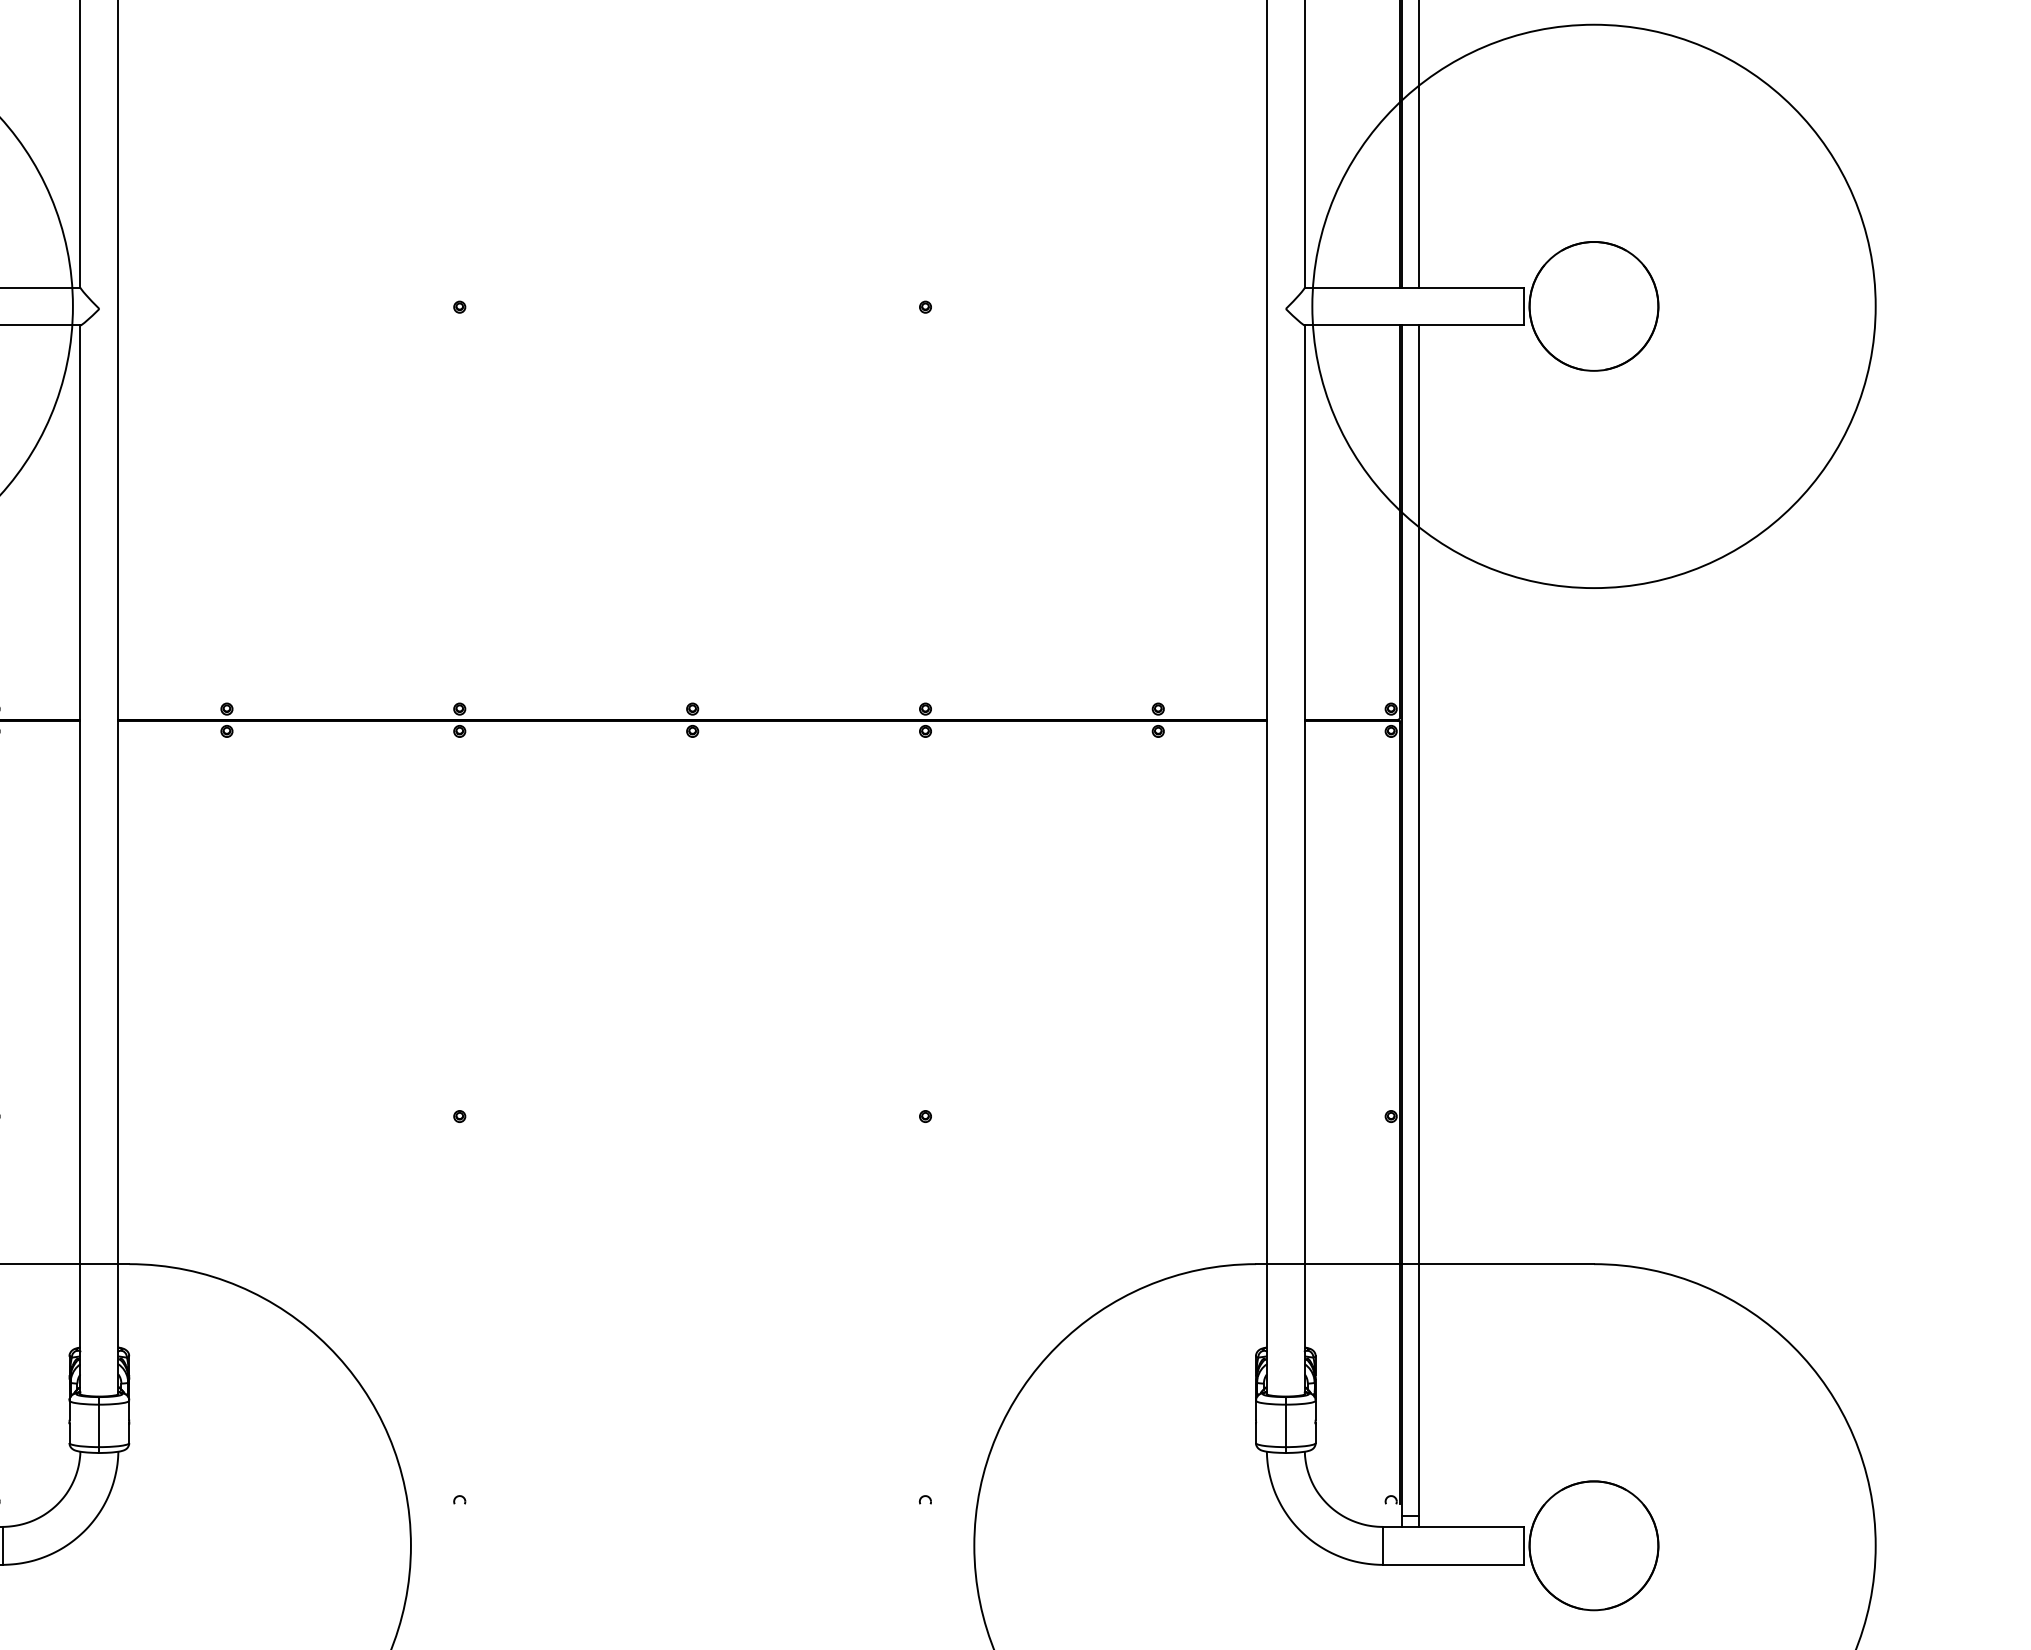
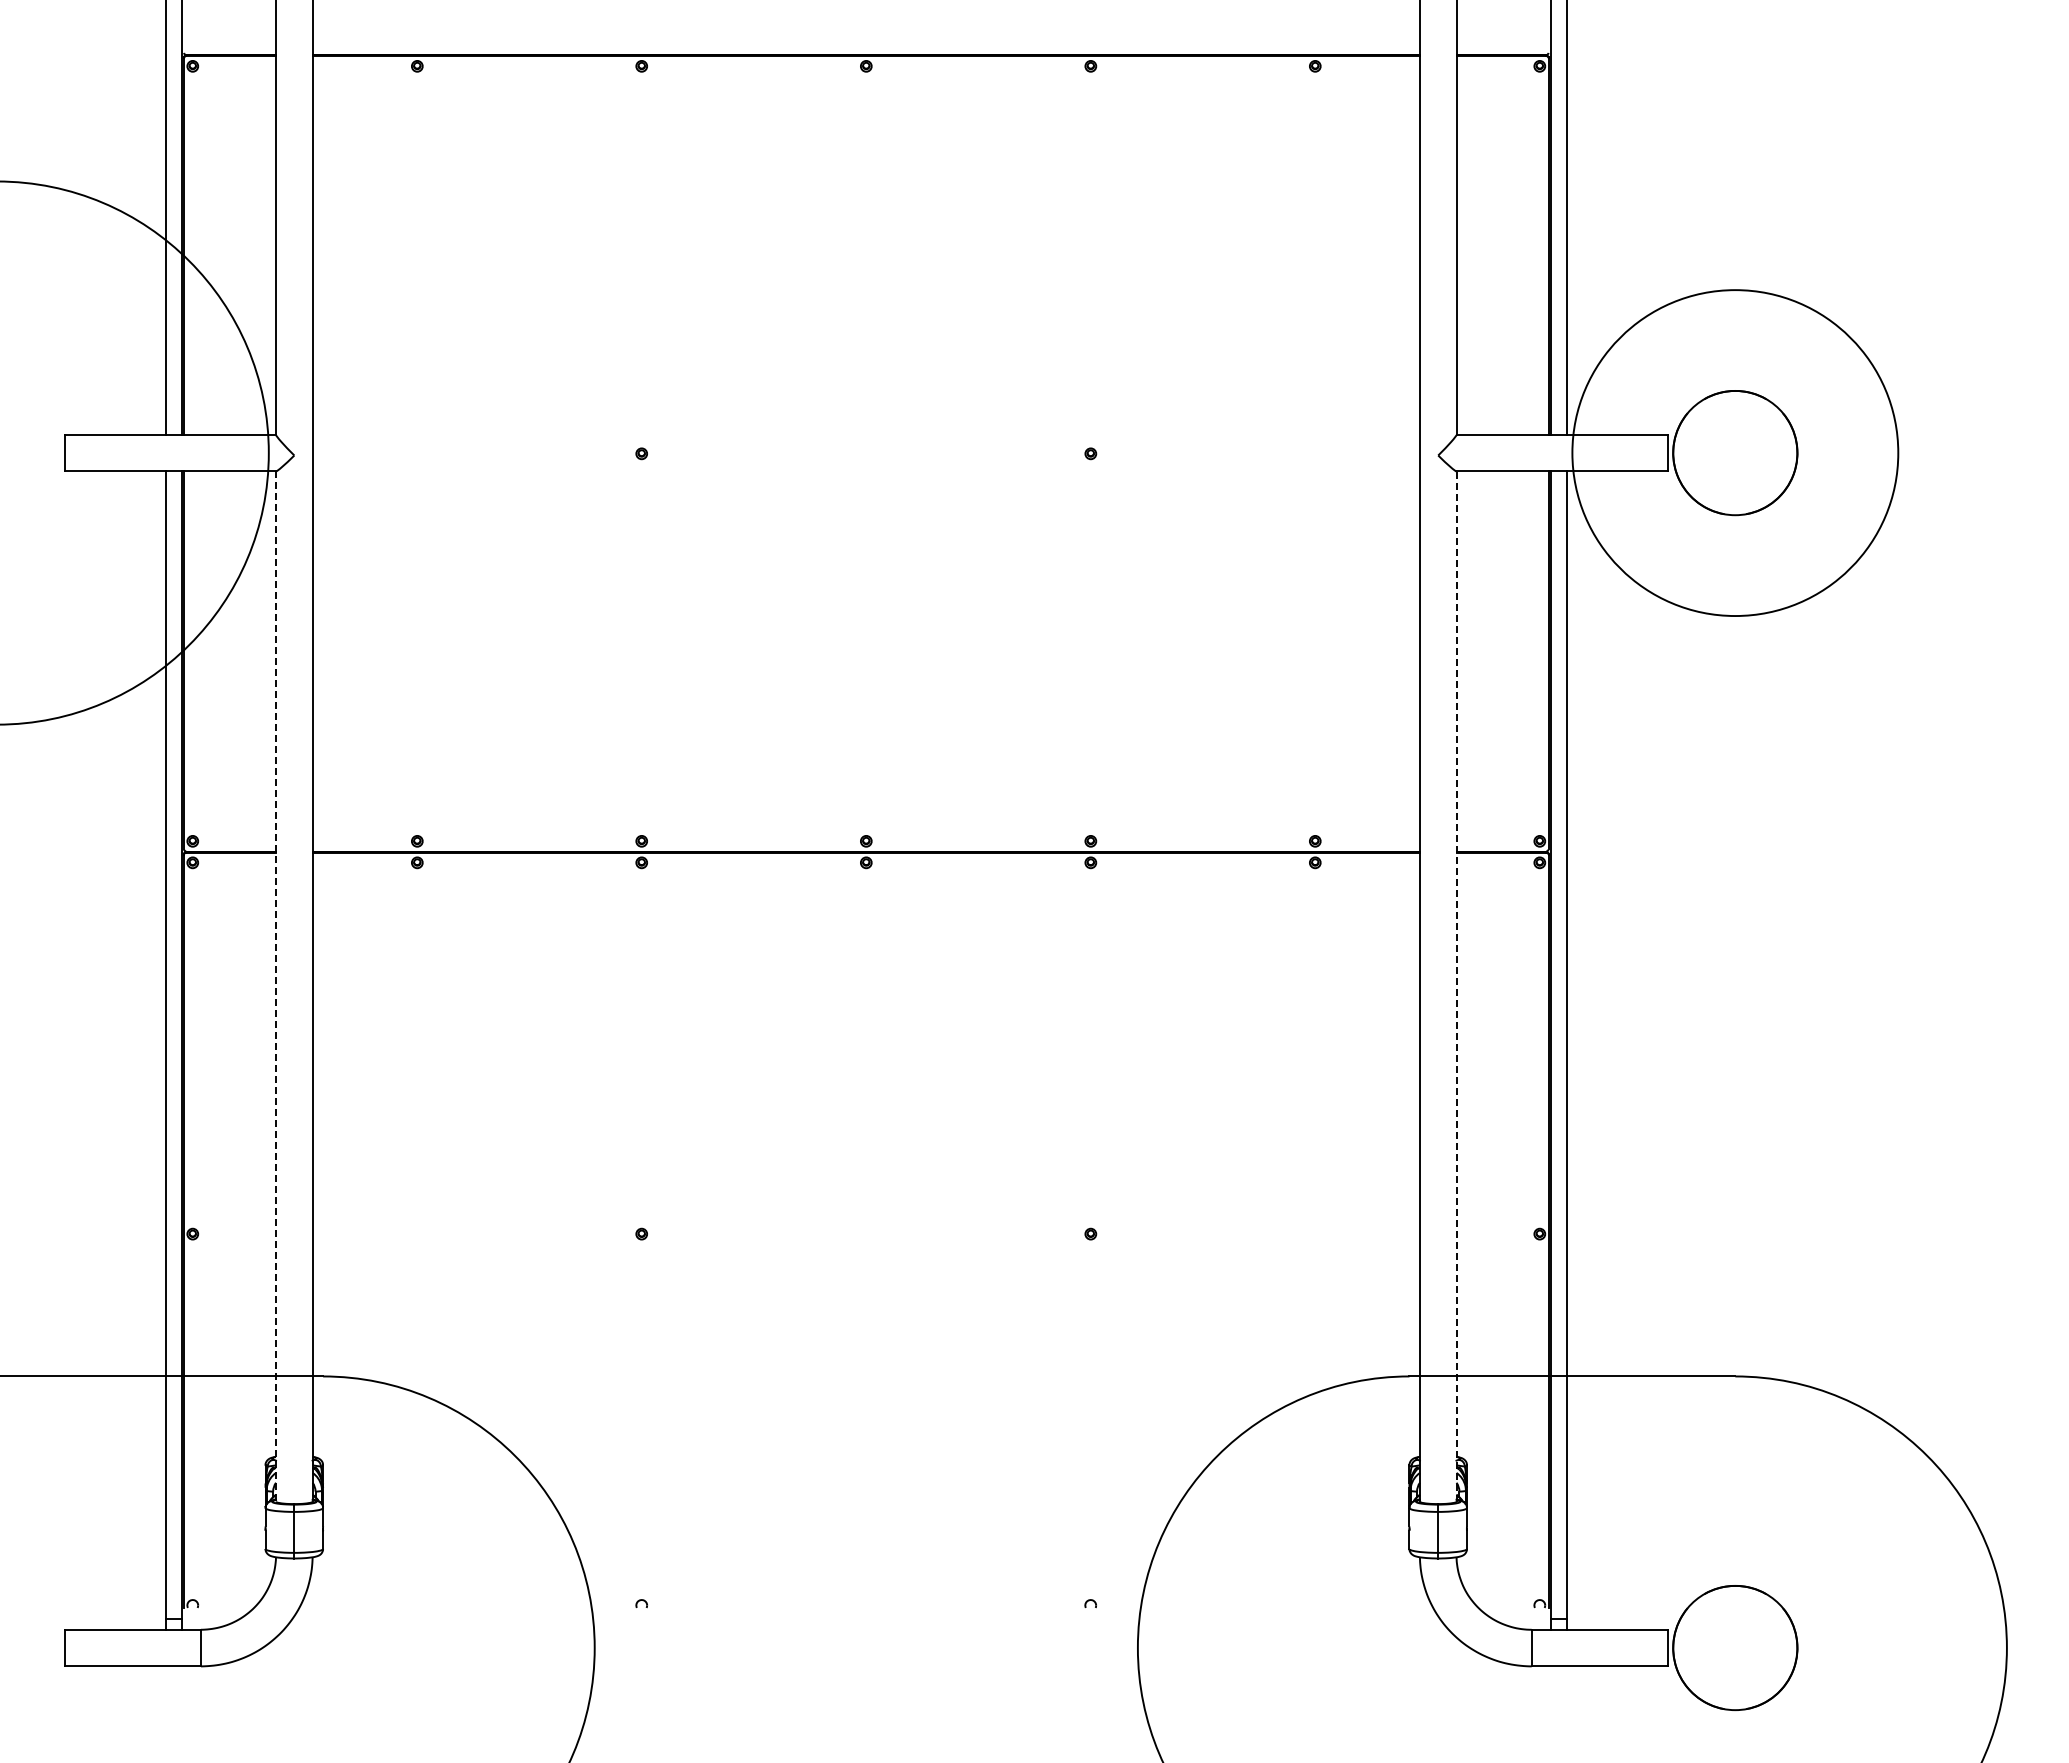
circle: (1593, 305) -> (1734, 452), size x0.6
line: (1304, 859) -> (1456, 986), solid -> dashed
line: (80, 860) -> (276, 987), solid -> dashed

